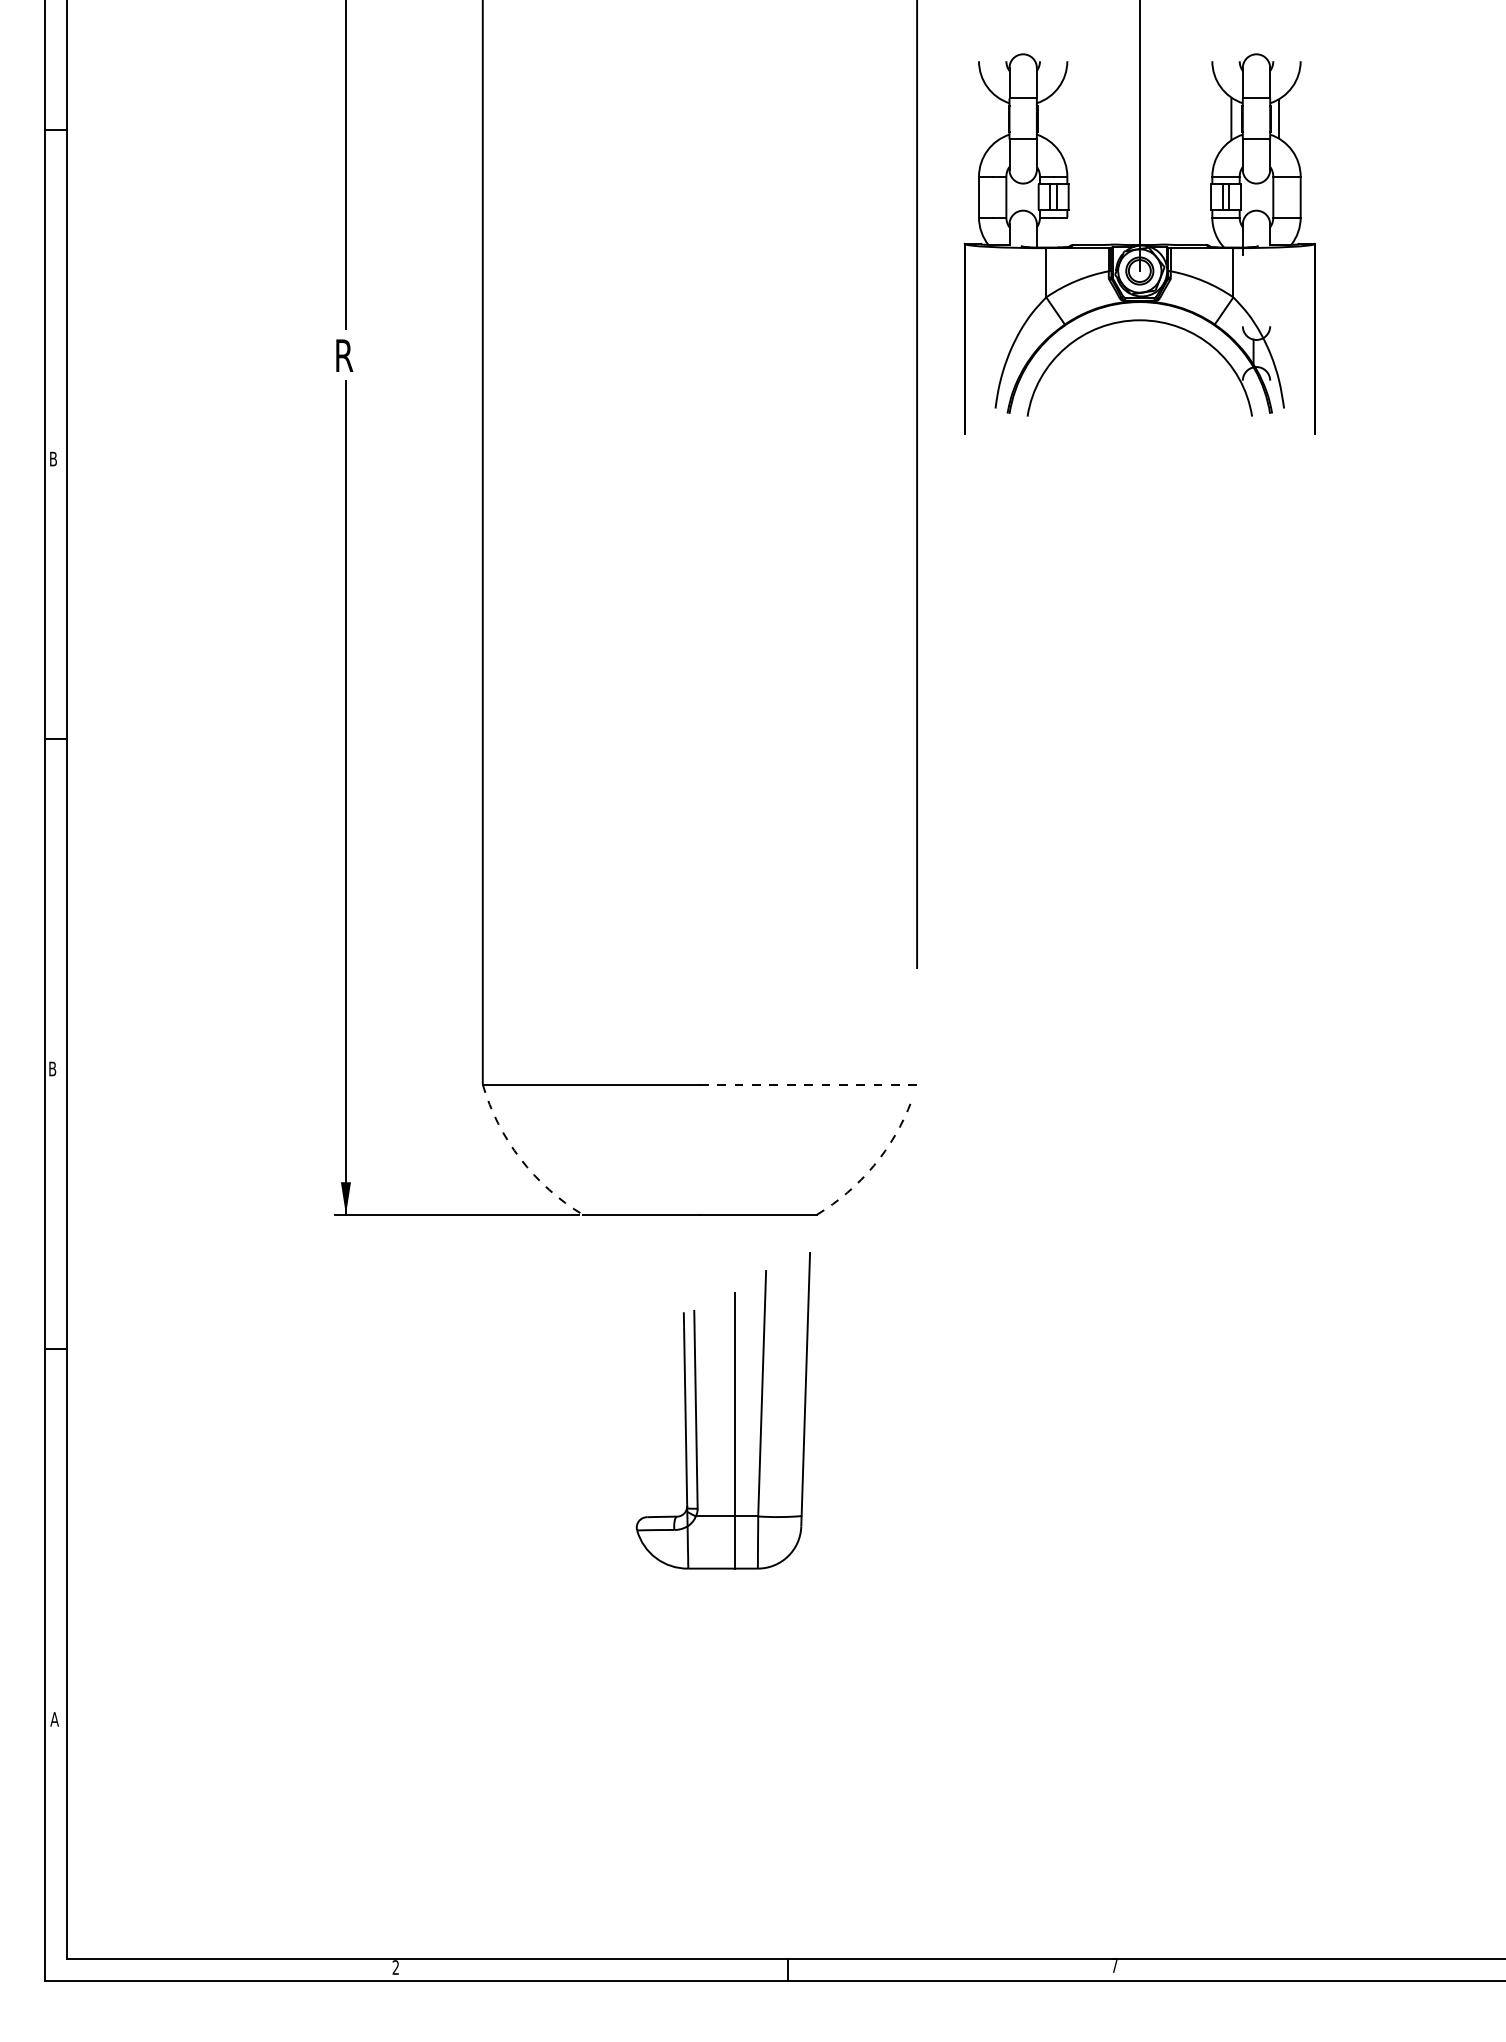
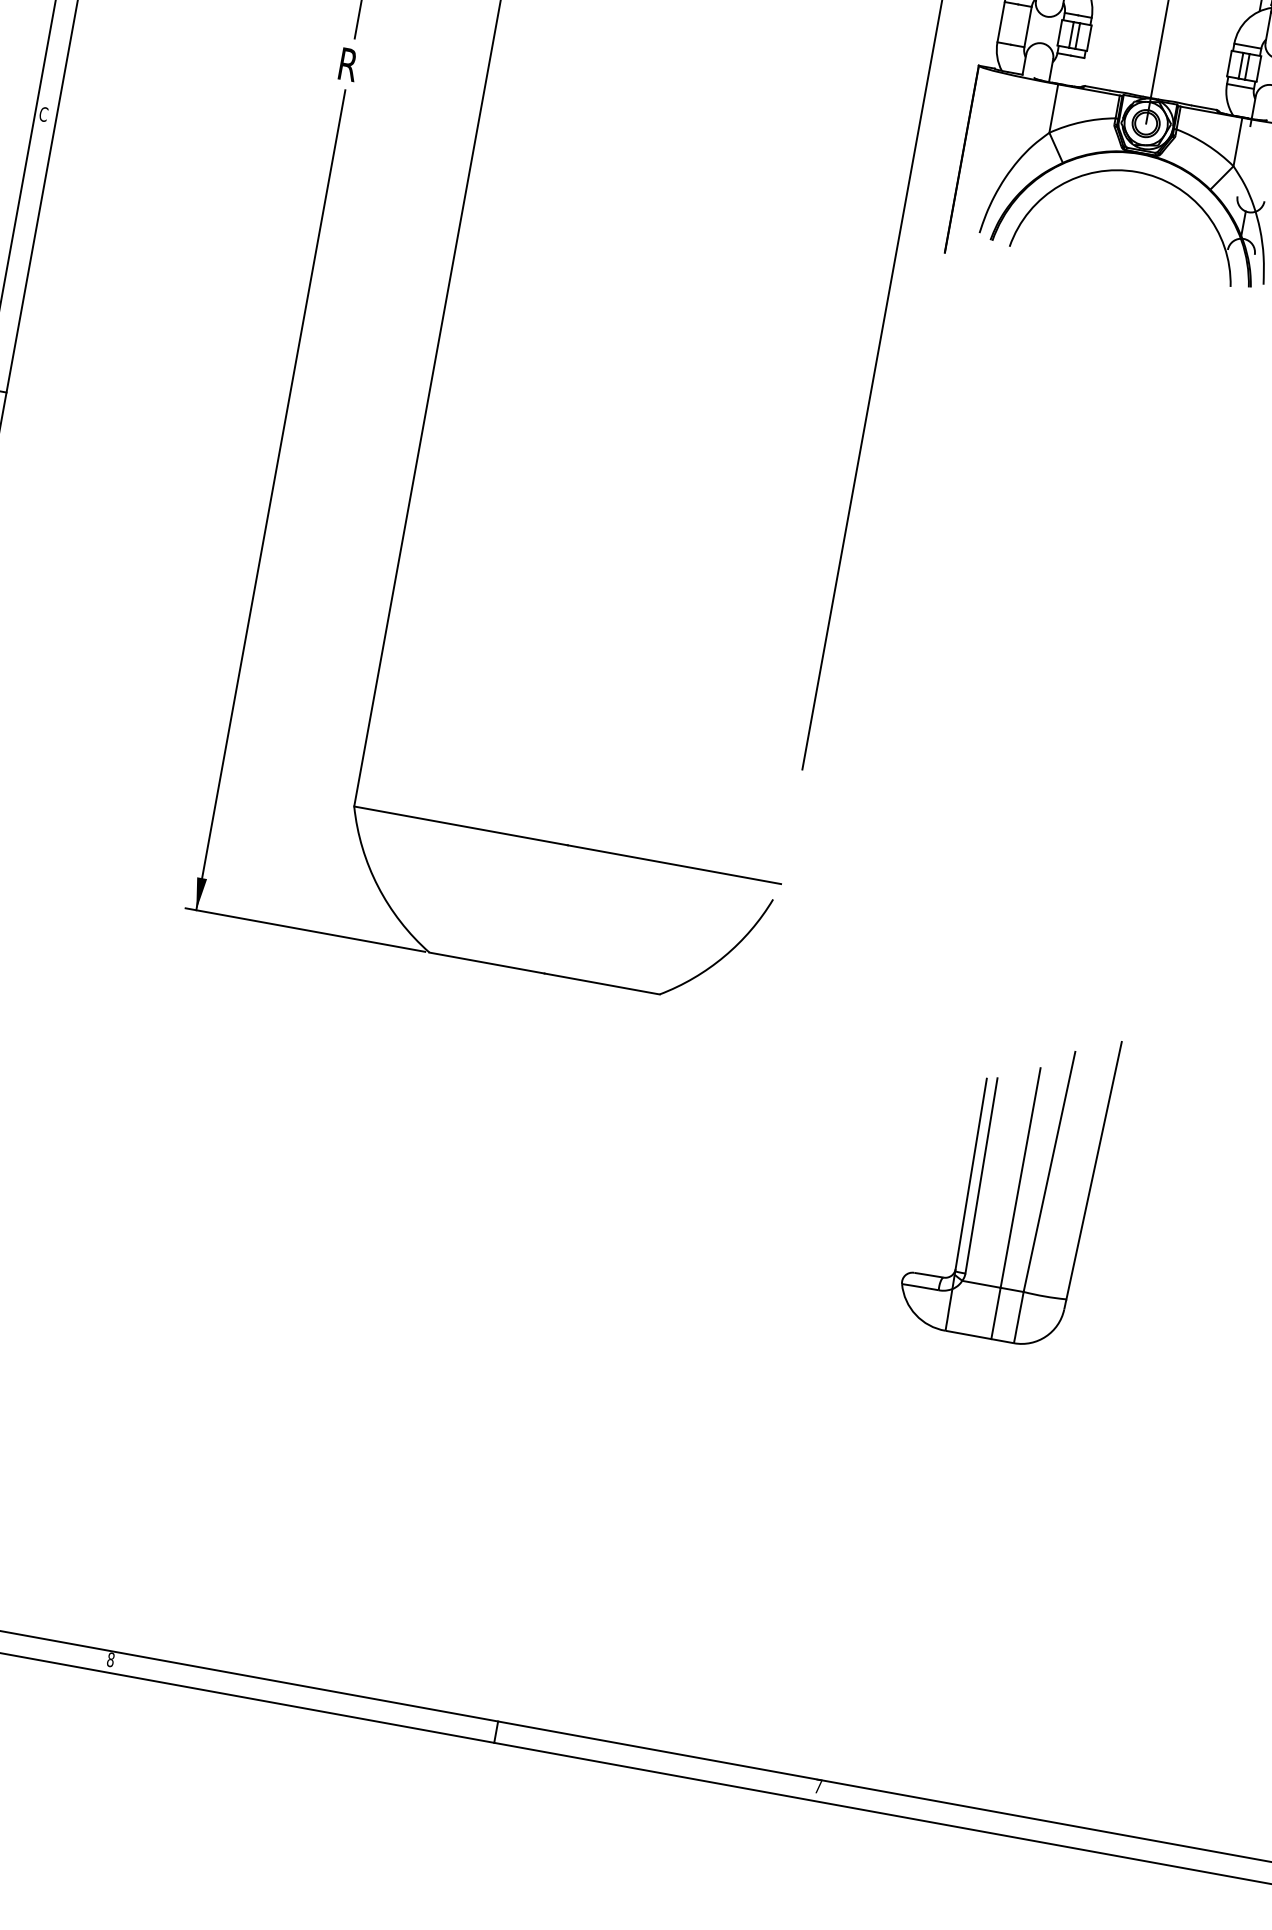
text: (53, 458) -> (43, 113), B -> C
line: (808, 1084) -> (674, 864), dashed -> solid
arc: (520, 1159) -> (377, 887), dashed -> solid
arc: (873, 1165) -> (724, 956), dashed -> solid
part: (734, 1410) -> (1019, 1183), moved
text: (395, 1967) -> (110, 1659), 2 -> 8

